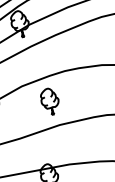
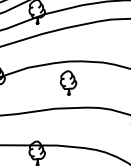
part: (49, 100) -> (68, 82), moved

